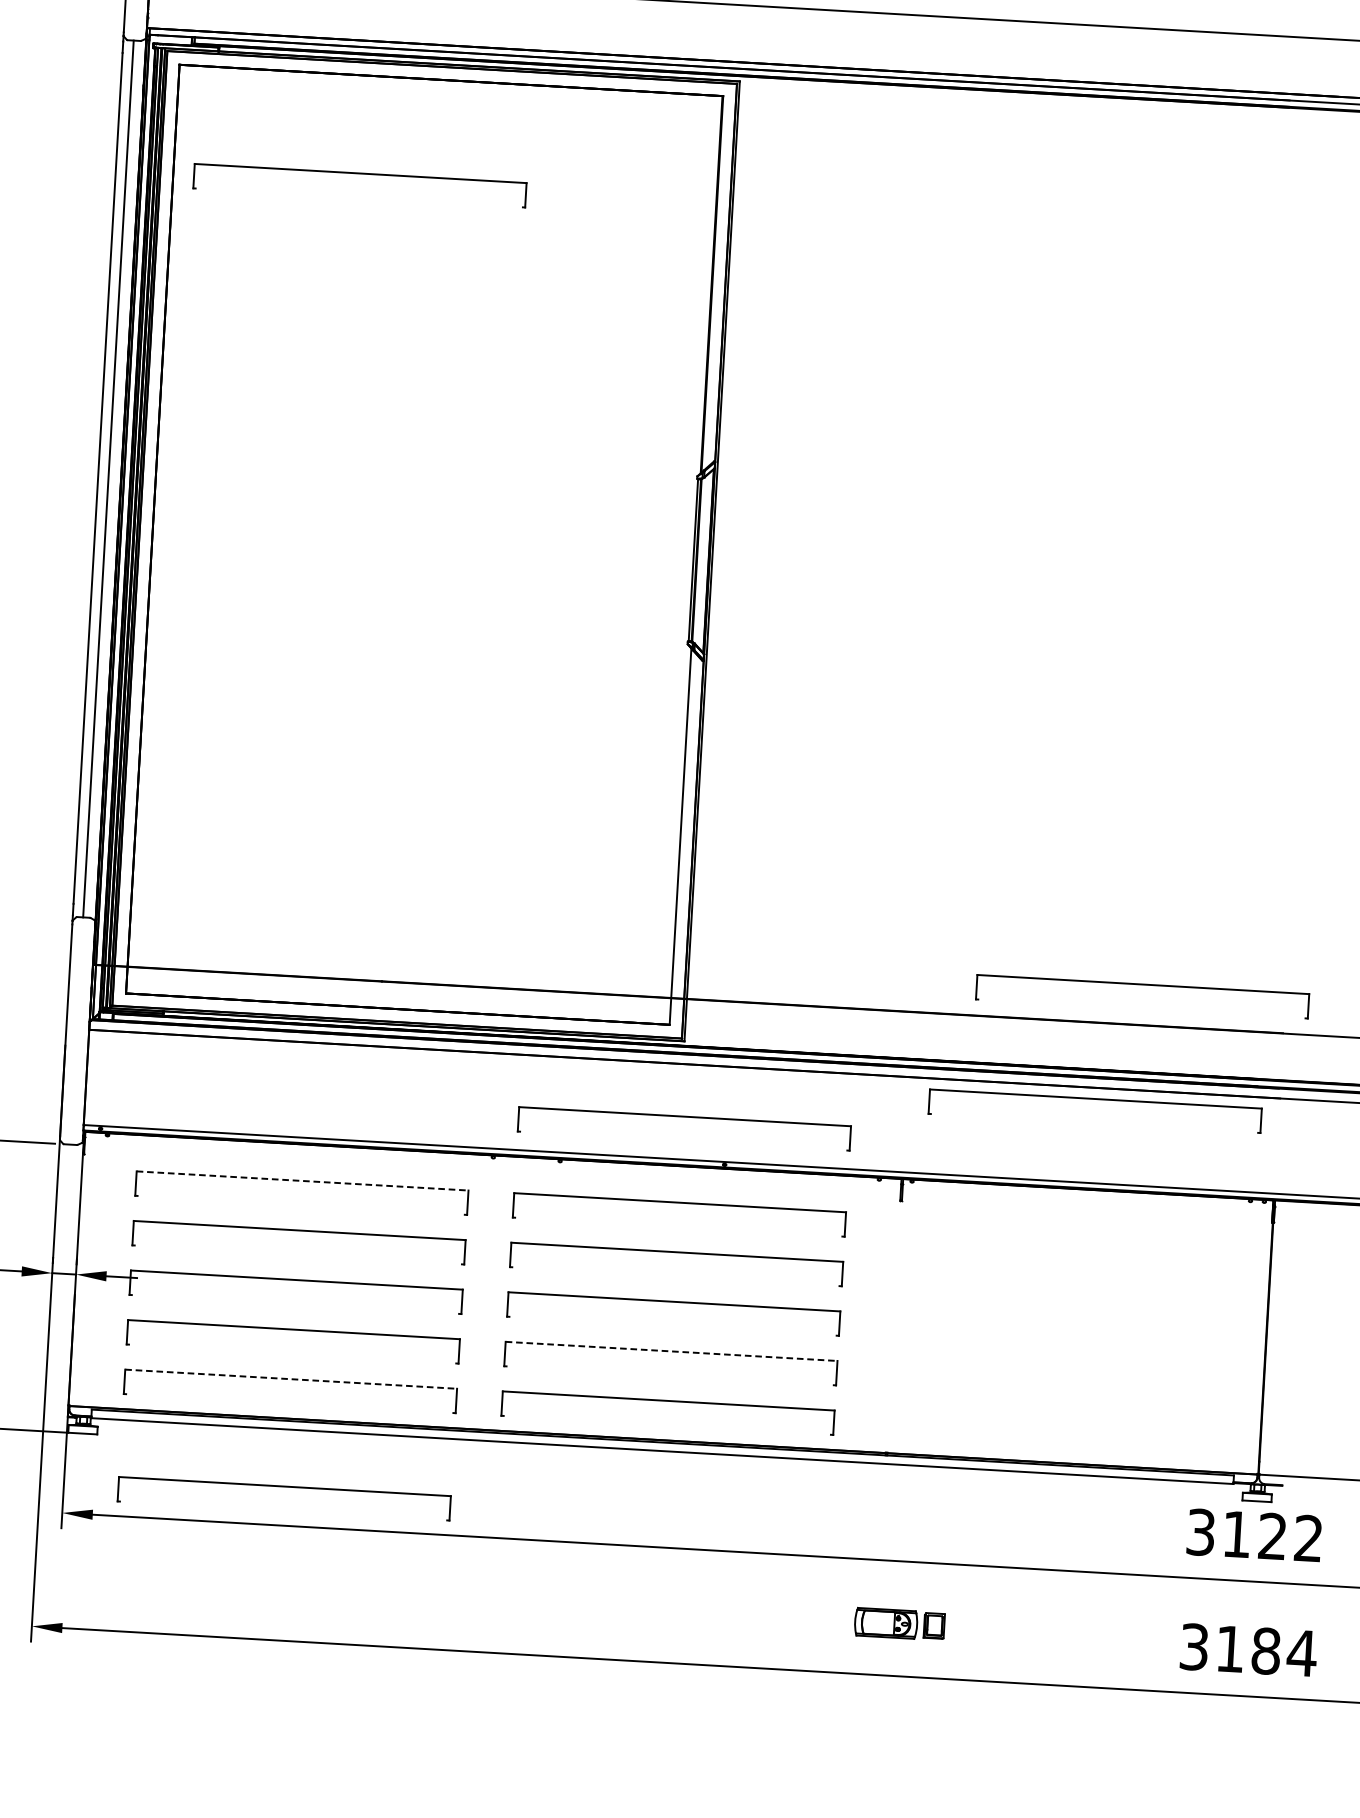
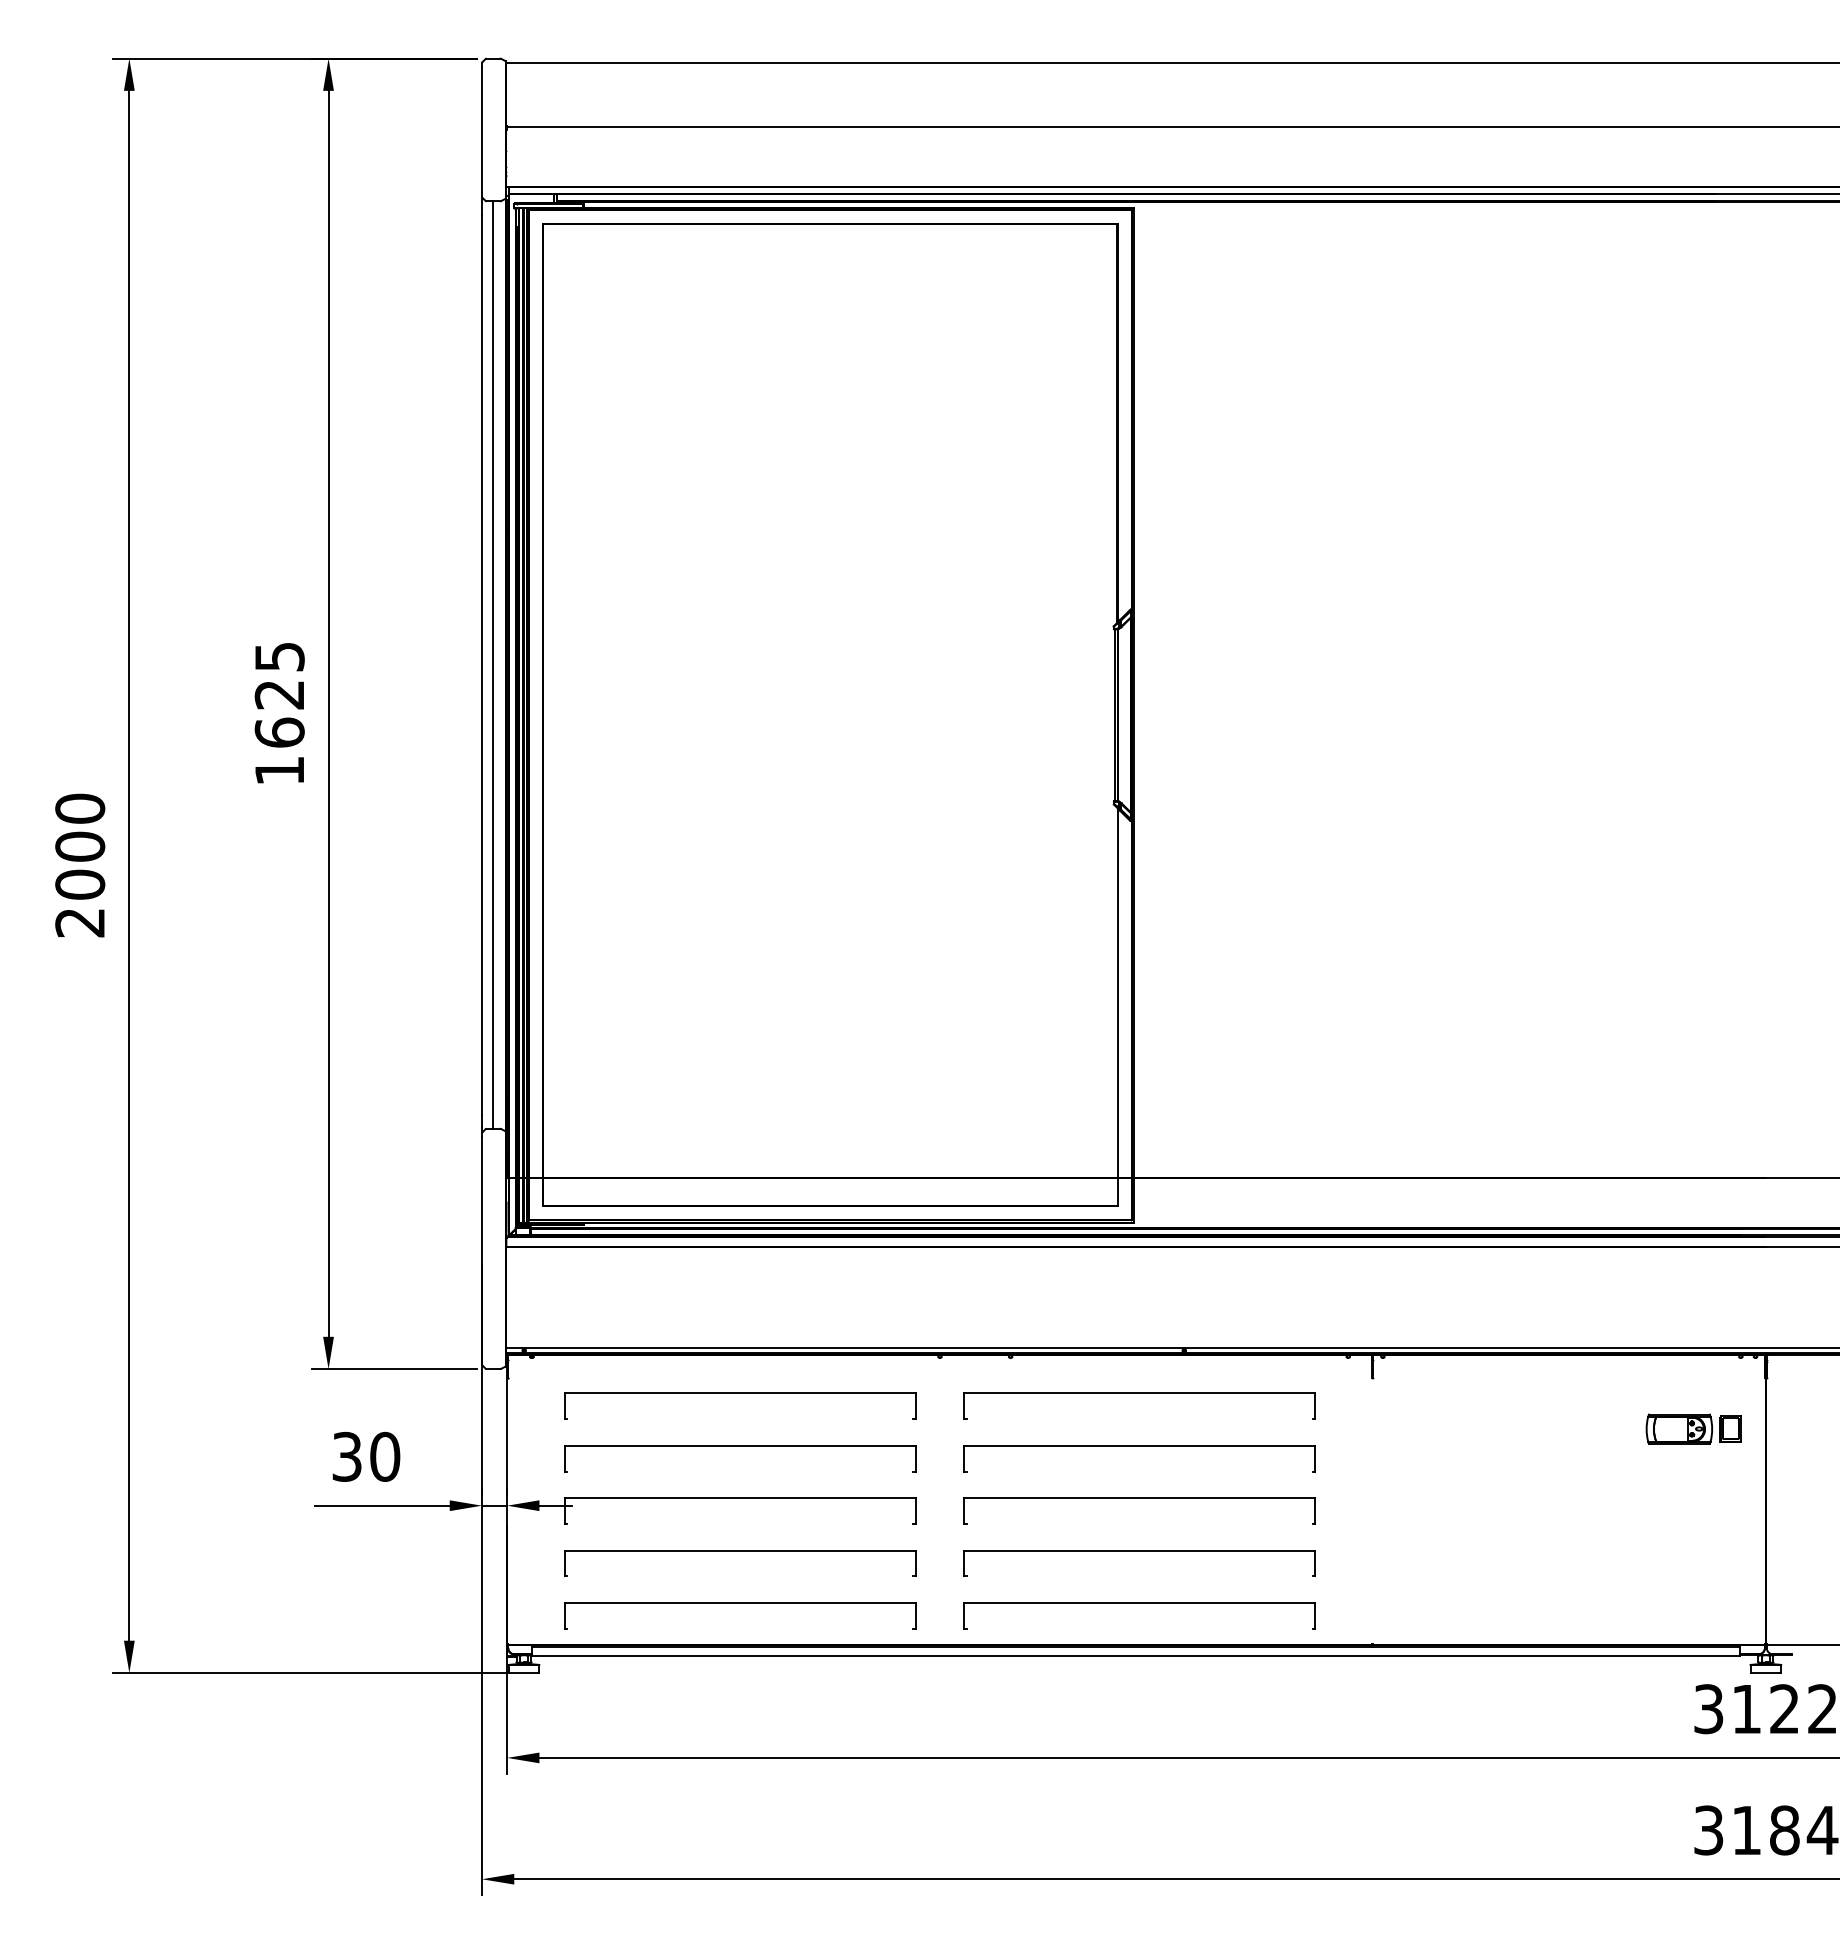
part: (360, 174) -> (740, 328), removed
part: (1143, 984) -> (1614, 1135), removed
part: (1095, 1099) -> (1571, 1259), removed
part: (684, 1116) -> (1139, 1302), removed
line: (302, 1181) -> (740, 1393), dashed -> solid
line: (672, 1351) -> (1140, 1550), dashed -> solid
line: (291, 1378) -> (740, 1602), dashed -> solid
part: (285, 1487) -> (740, 1717), removed
part: (899, 1623) -> (1693, 1428), moved

